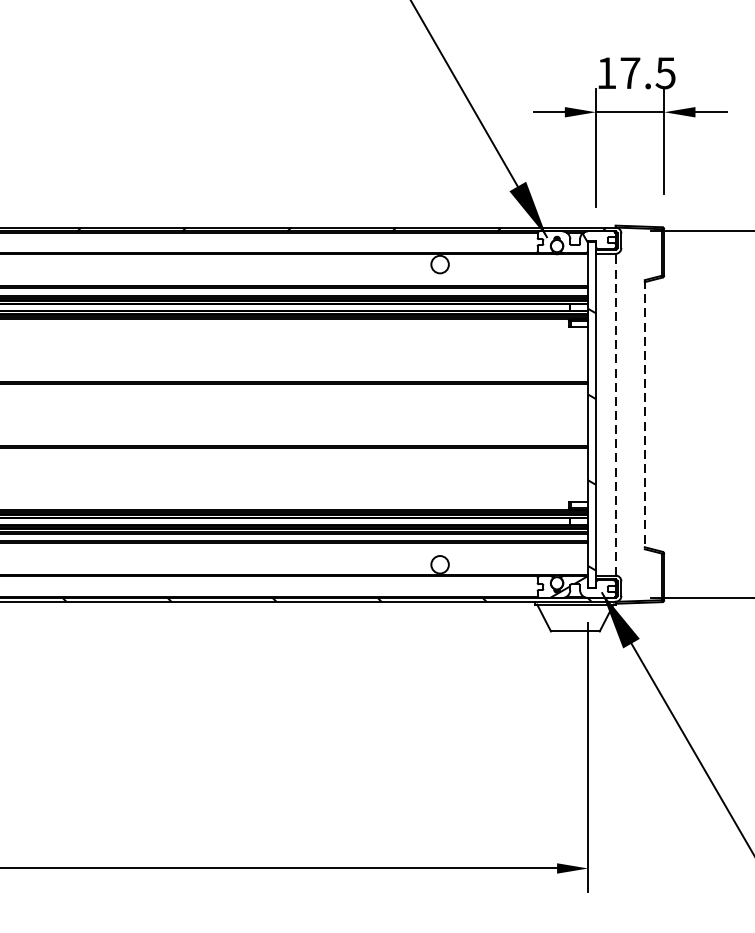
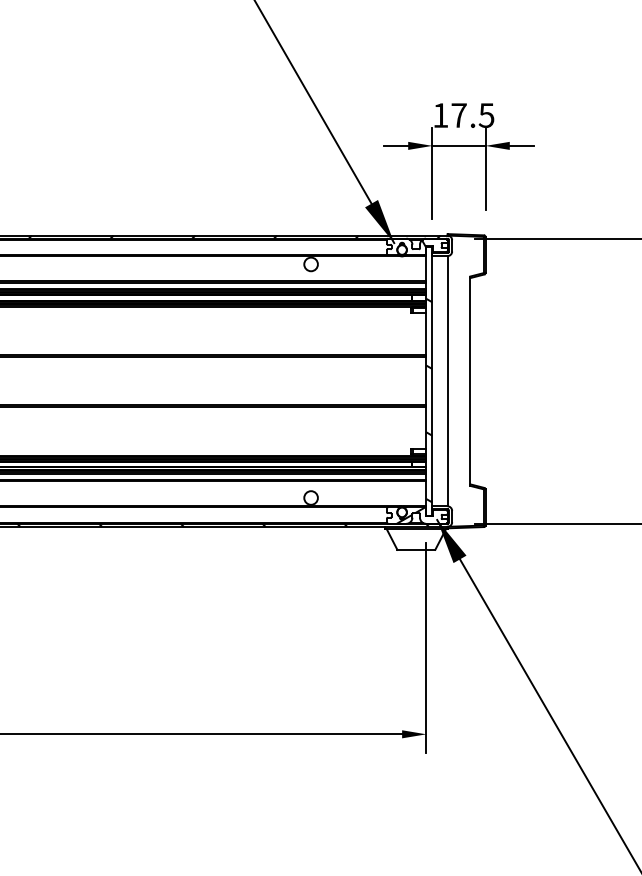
line: (615, 413) -> (447, 380), dashed -> solid
line: (644, 415) -> (470, 381), dashed -> solid

